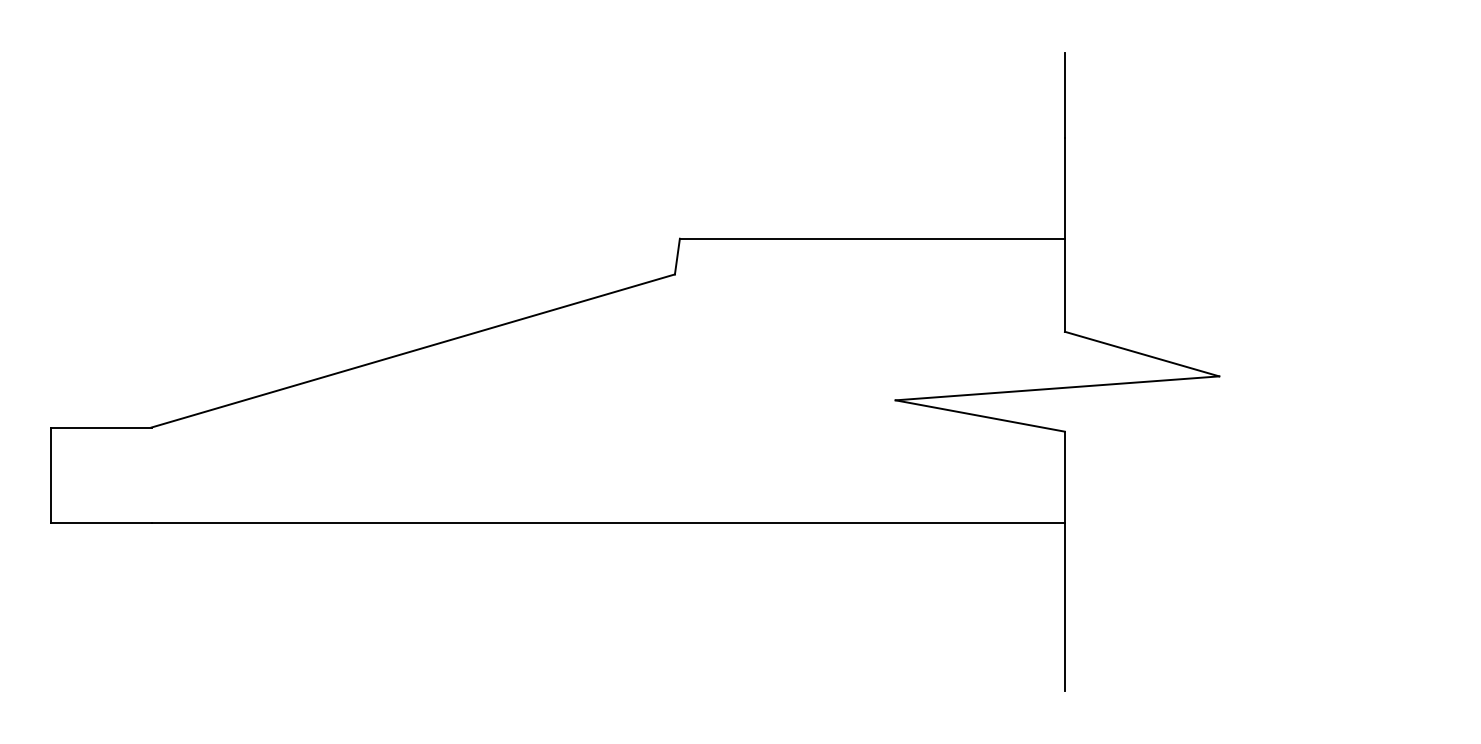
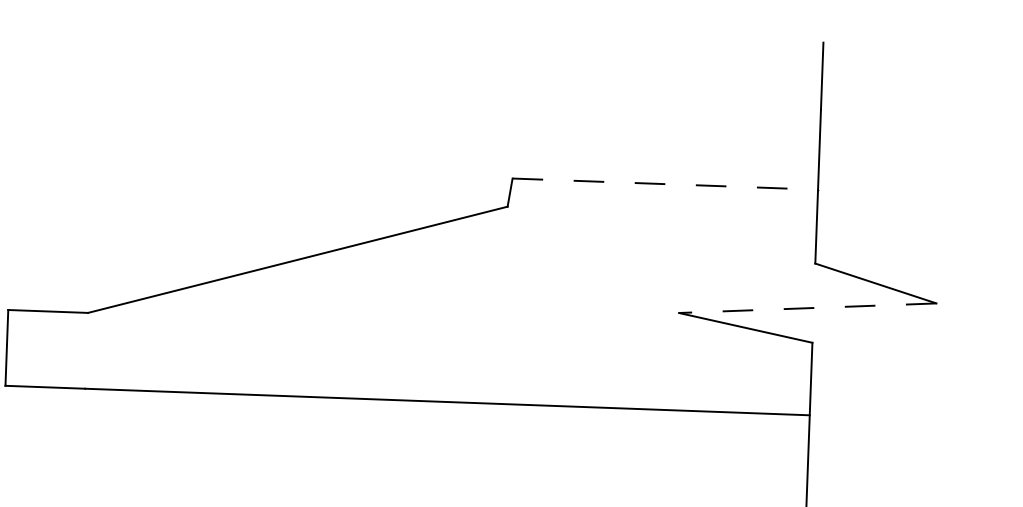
line: (872, 238) -> (665, 183), solid -> dashed
line: (1056, 388) -> (806, 308), solid -> dashed

